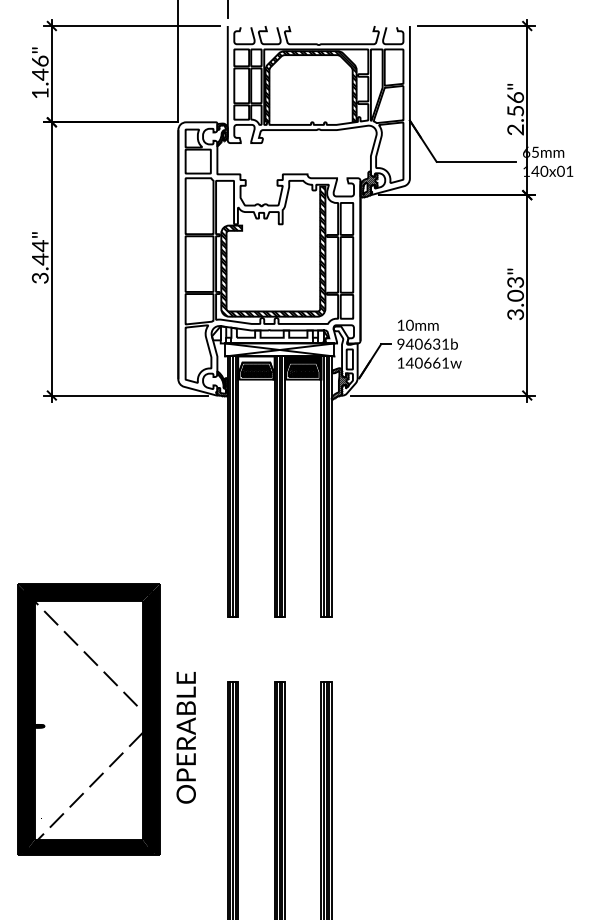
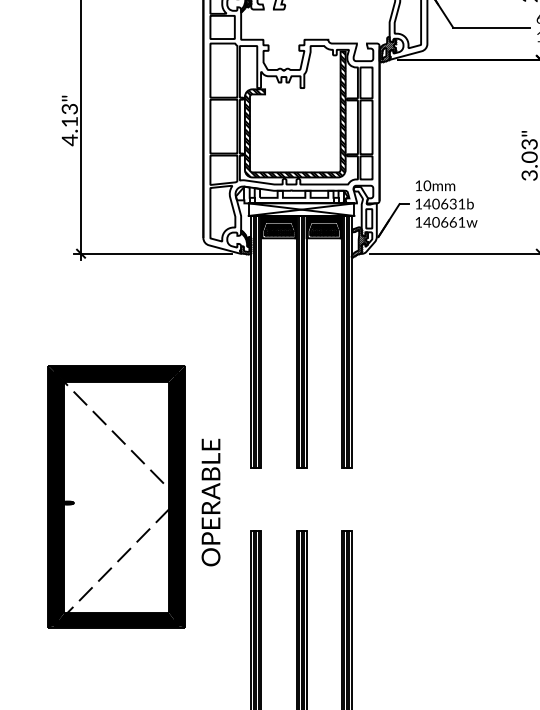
text: (39, 262) -> (69, 125), 3.44" -> 4.13"
text: (400, 343) -> (418, 203), 940631b -> 140631b
fill: (256, 367) -> (278, 226), added
part: (88, 719) -> (116, 496), moved
text: (185, 737) -> (210, 502), moved

